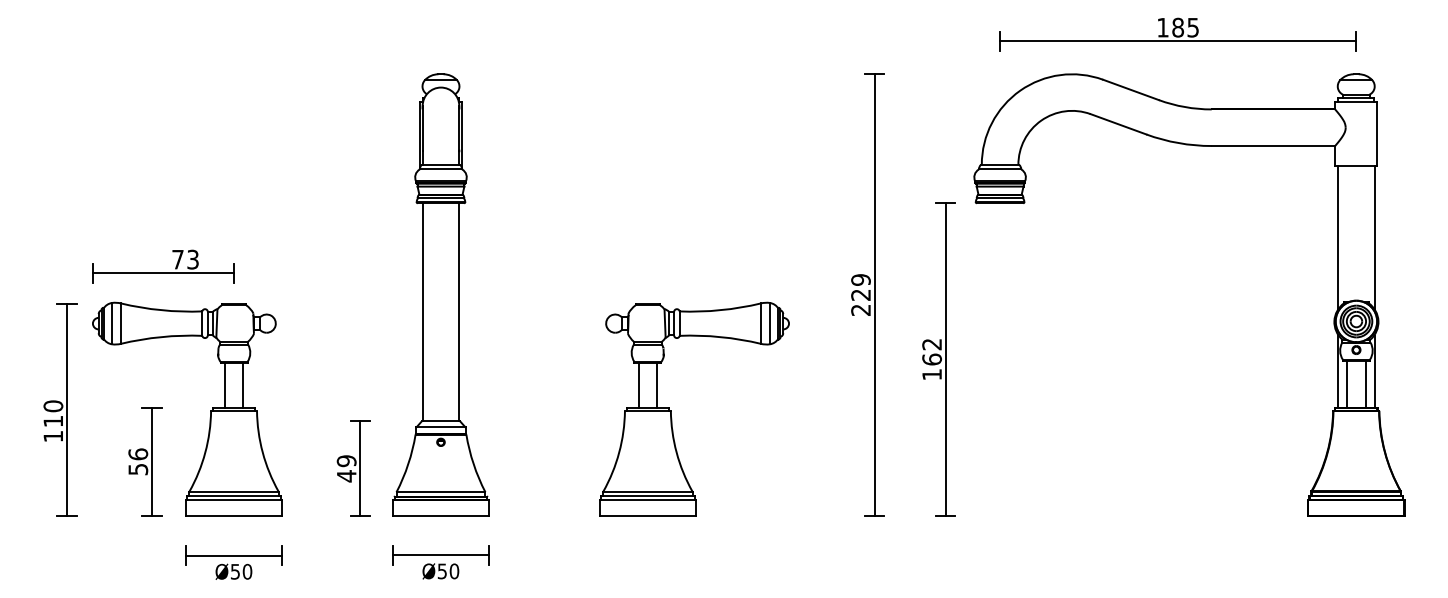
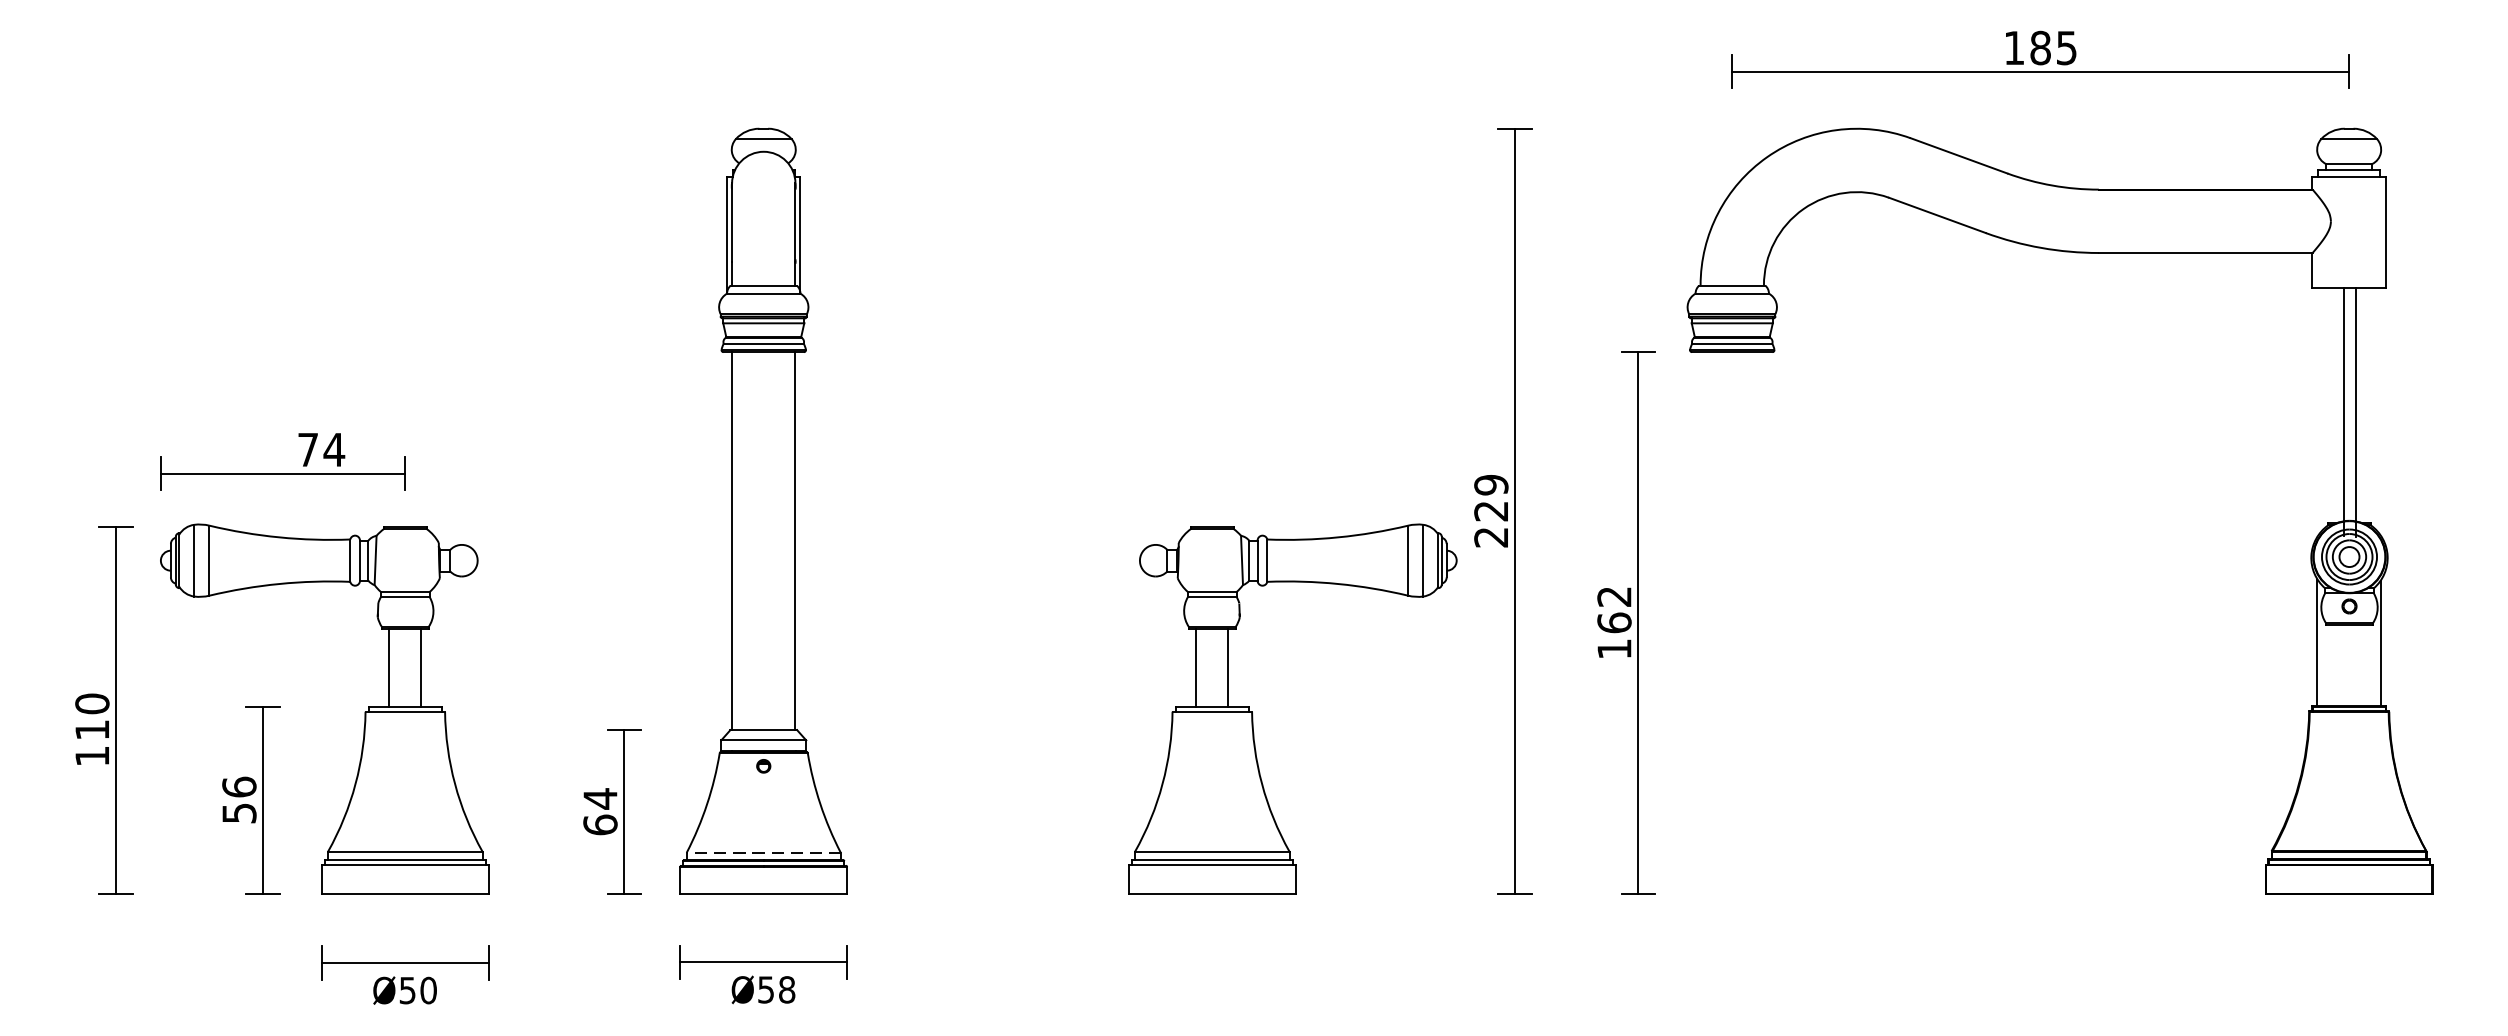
line: (1337, 237) -> (2354, 411), moved
line: (1374, 237) -> (2344, 411), moved
text: (192, 259) -> (333, 449), 73 -> 74
line: (1347, 383) -> (2334, 664), removed
line: (1365, 383) -> (2365, 664), removed
part: (671, 410) -> (1253, 711), moved
text: (346, 468) -> (600, 811), 49 -> 64
line: (440, 492) -> (762, 853), solid -> dashed
text: (454, 570) -> (787, 988), Ø50 -> Ø58

